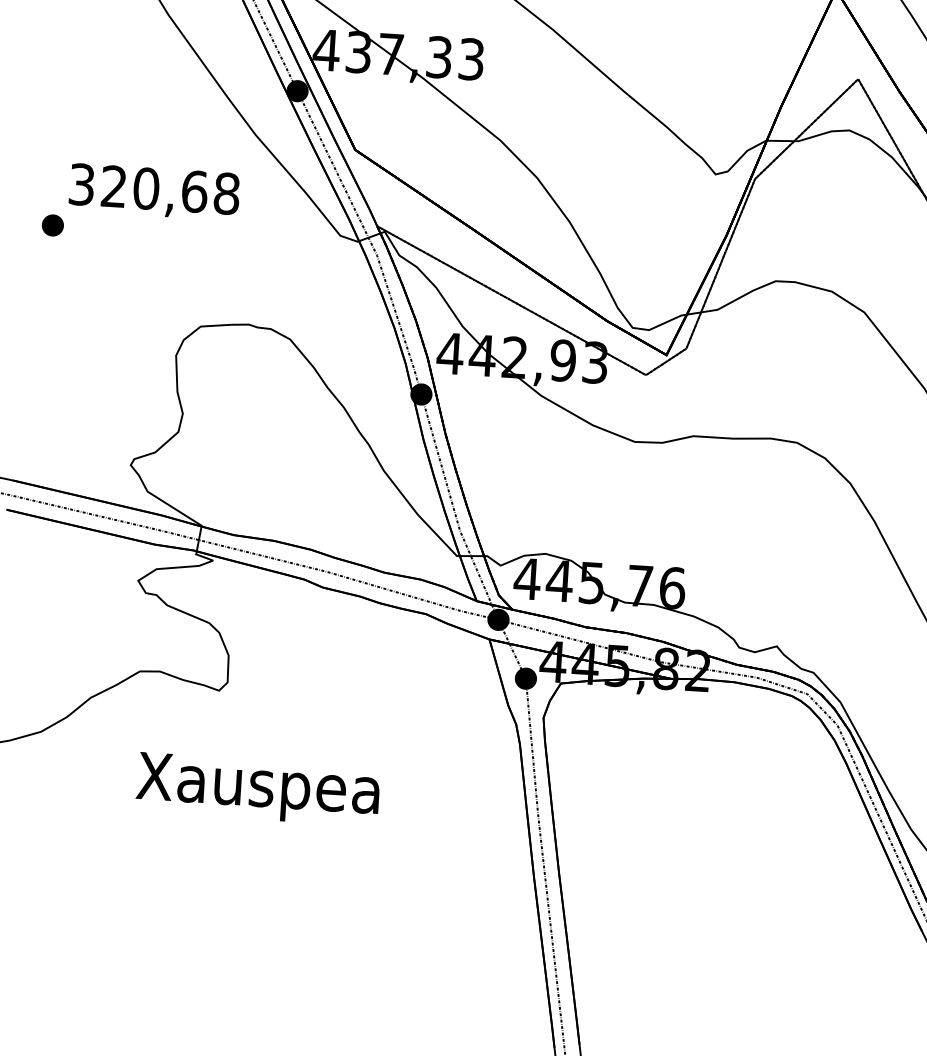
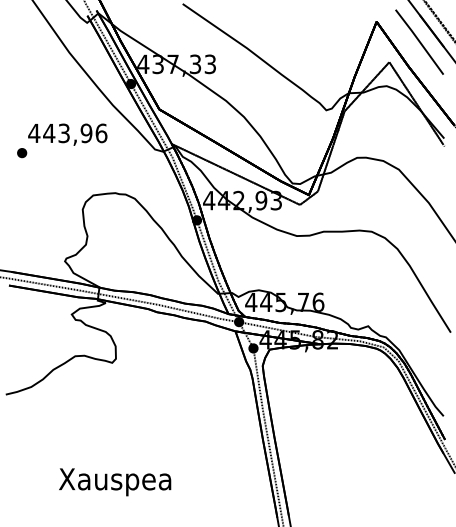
text: (153, 189) -> (67, 133), 320,68 -> 443,96
text: (258, 789) -> (115, 482), moved

